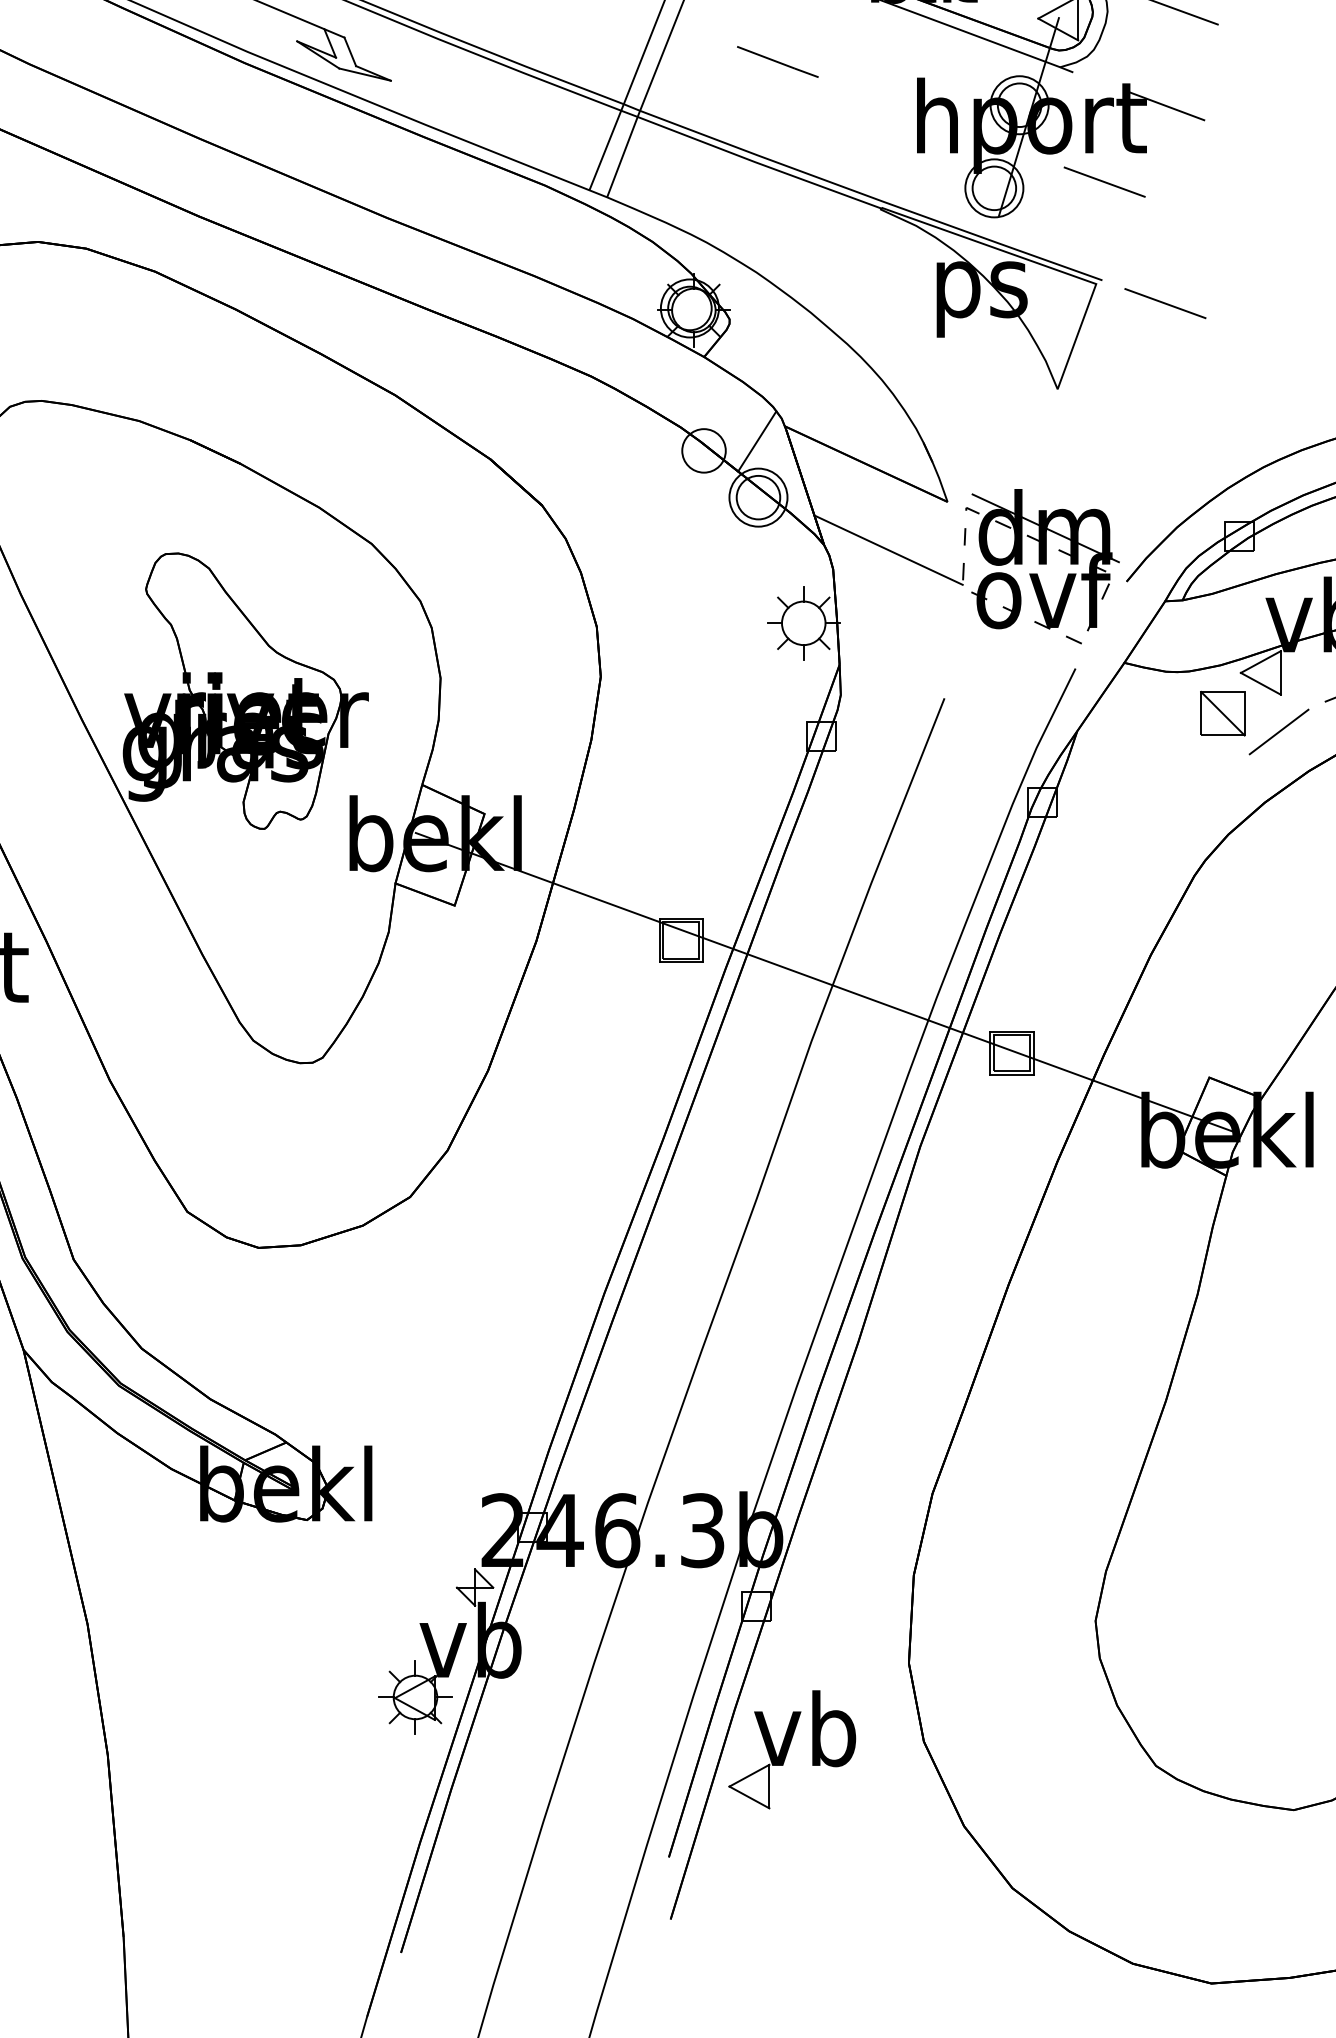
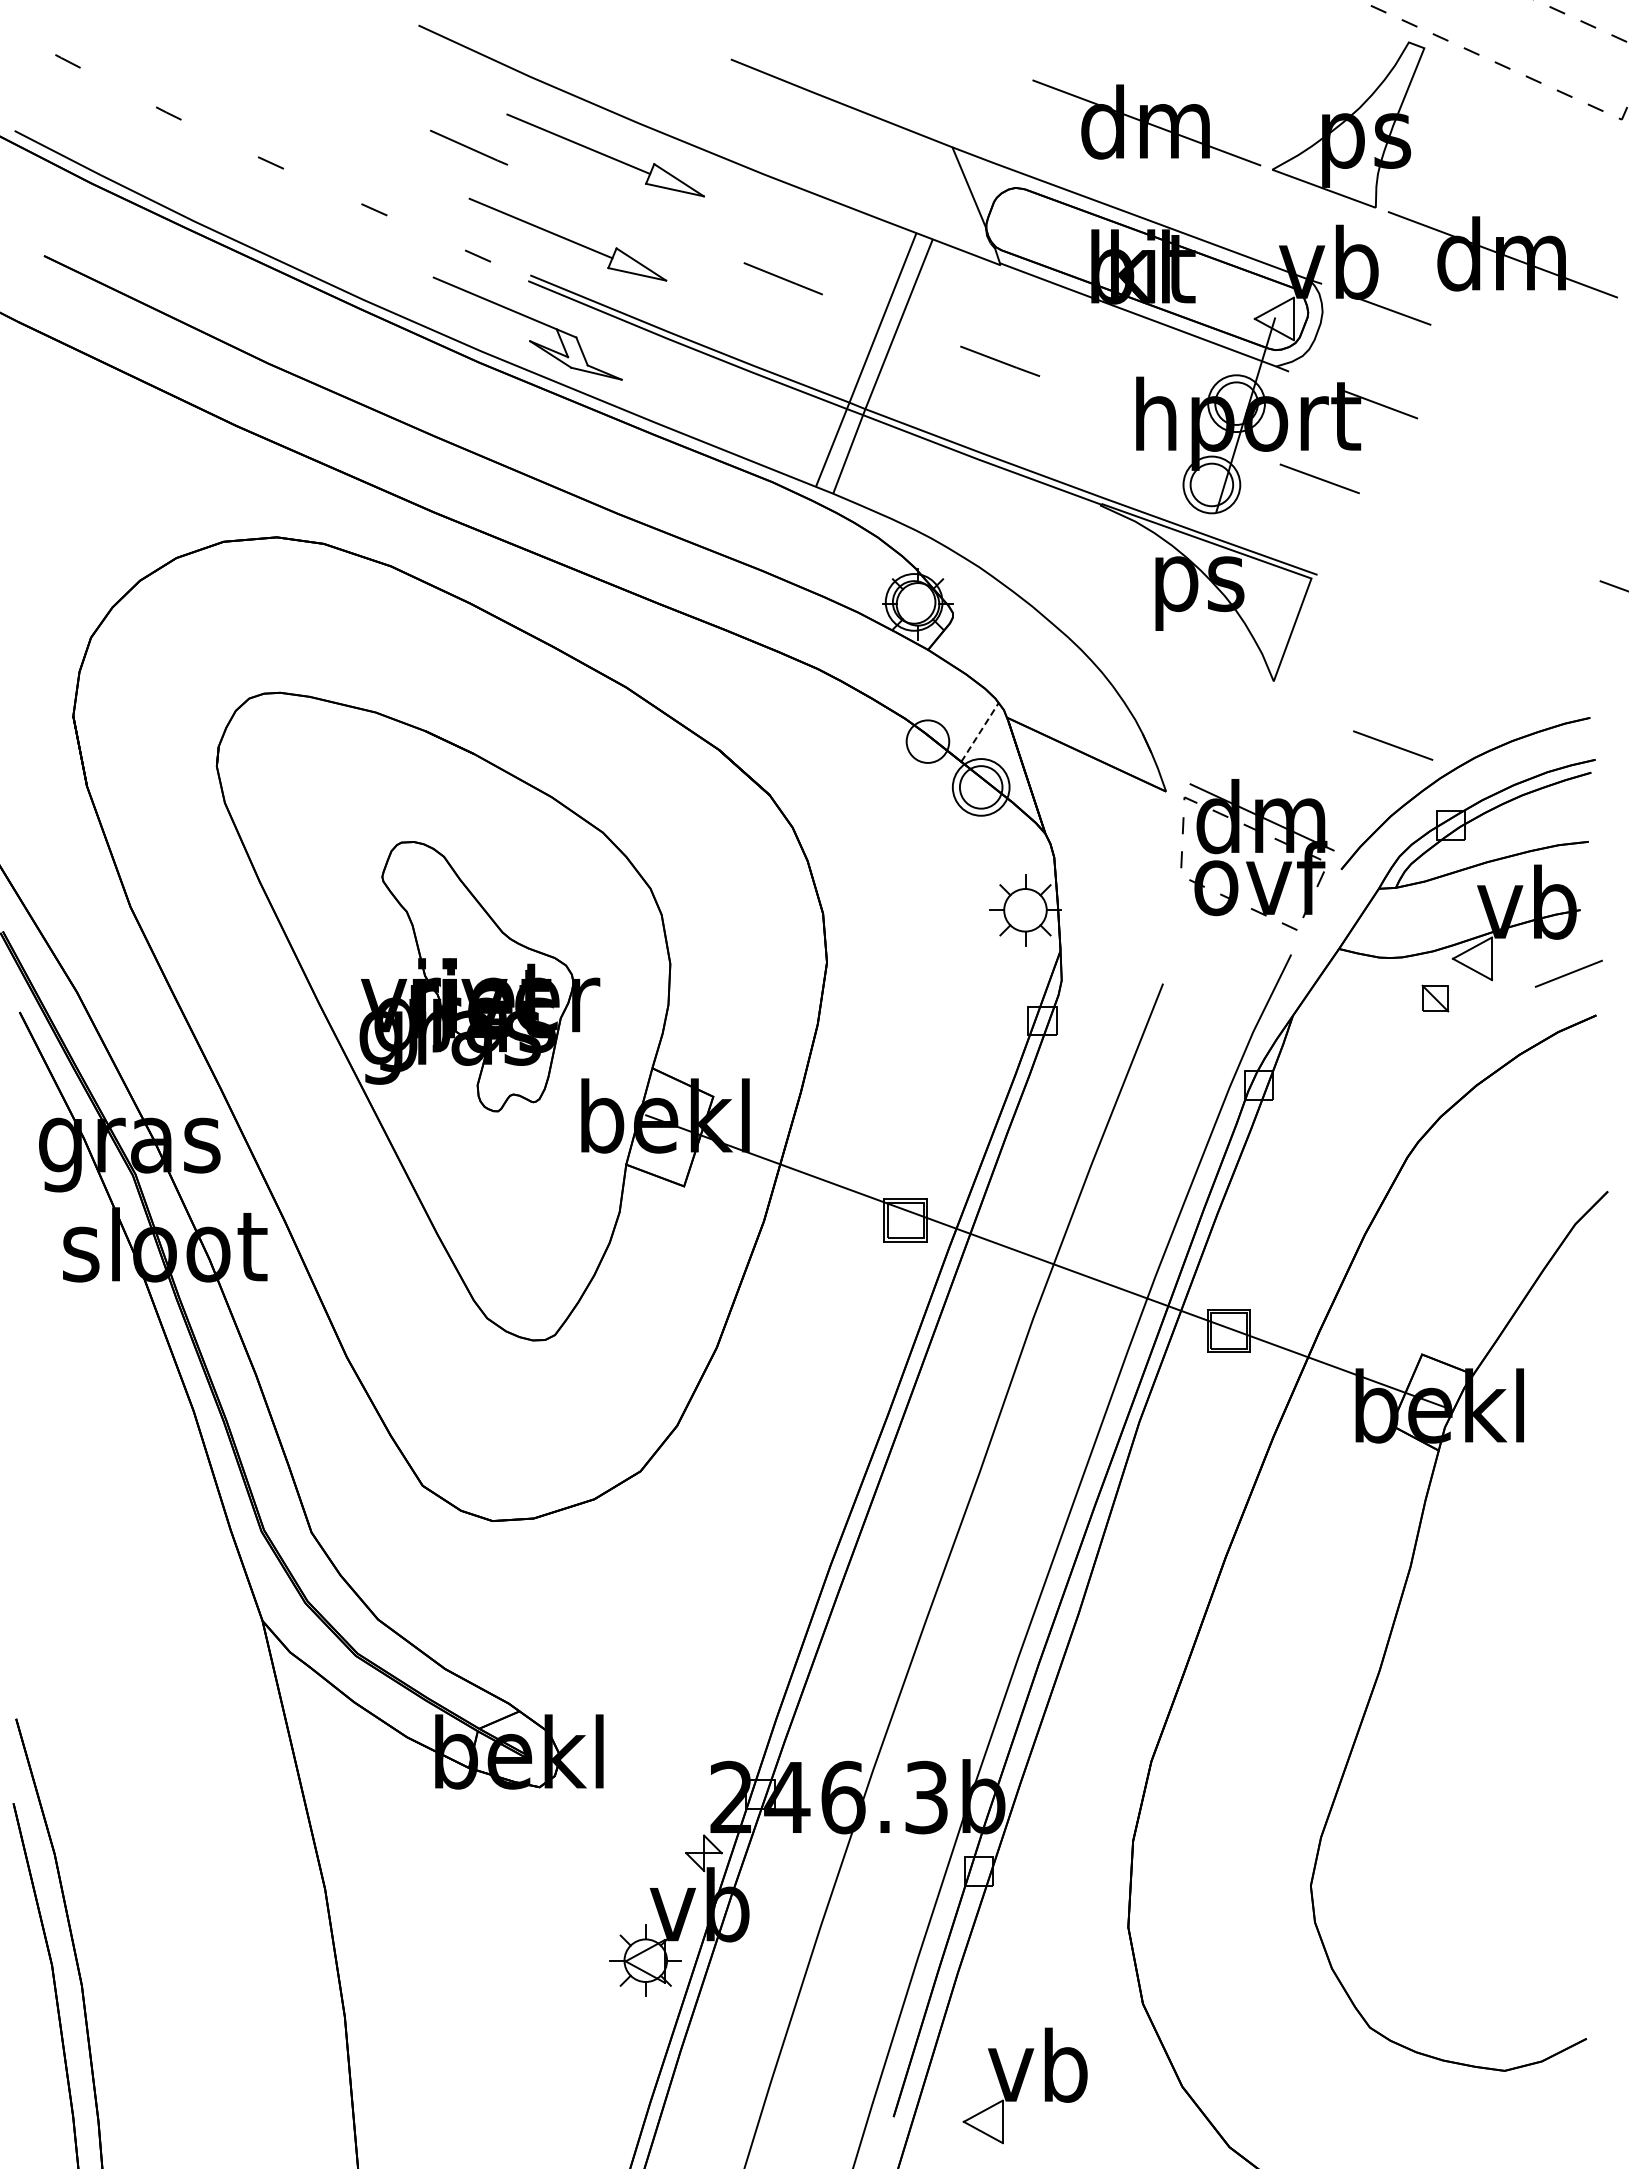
line: (1165, 303) -> (1393, 745), moved
line: (757, 441) -> (980, 732), solid -> dashed
line: (887, 549) -> (1107, 838), removed
part: (1223, 713) -> (1435, 998), size x0.6
line: (1278, 731) -> (1489, 1016), removed
part: (791, 1749) -> (1024, 2085), moved

